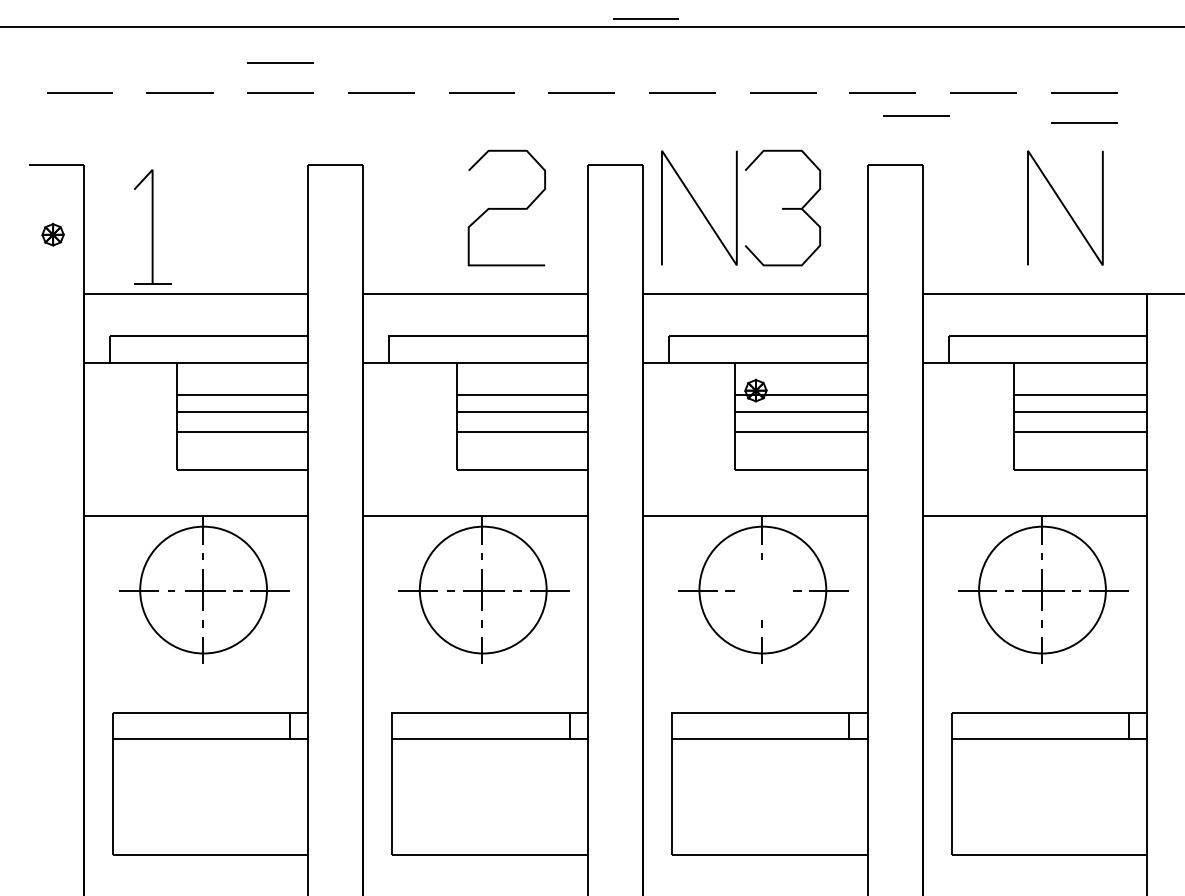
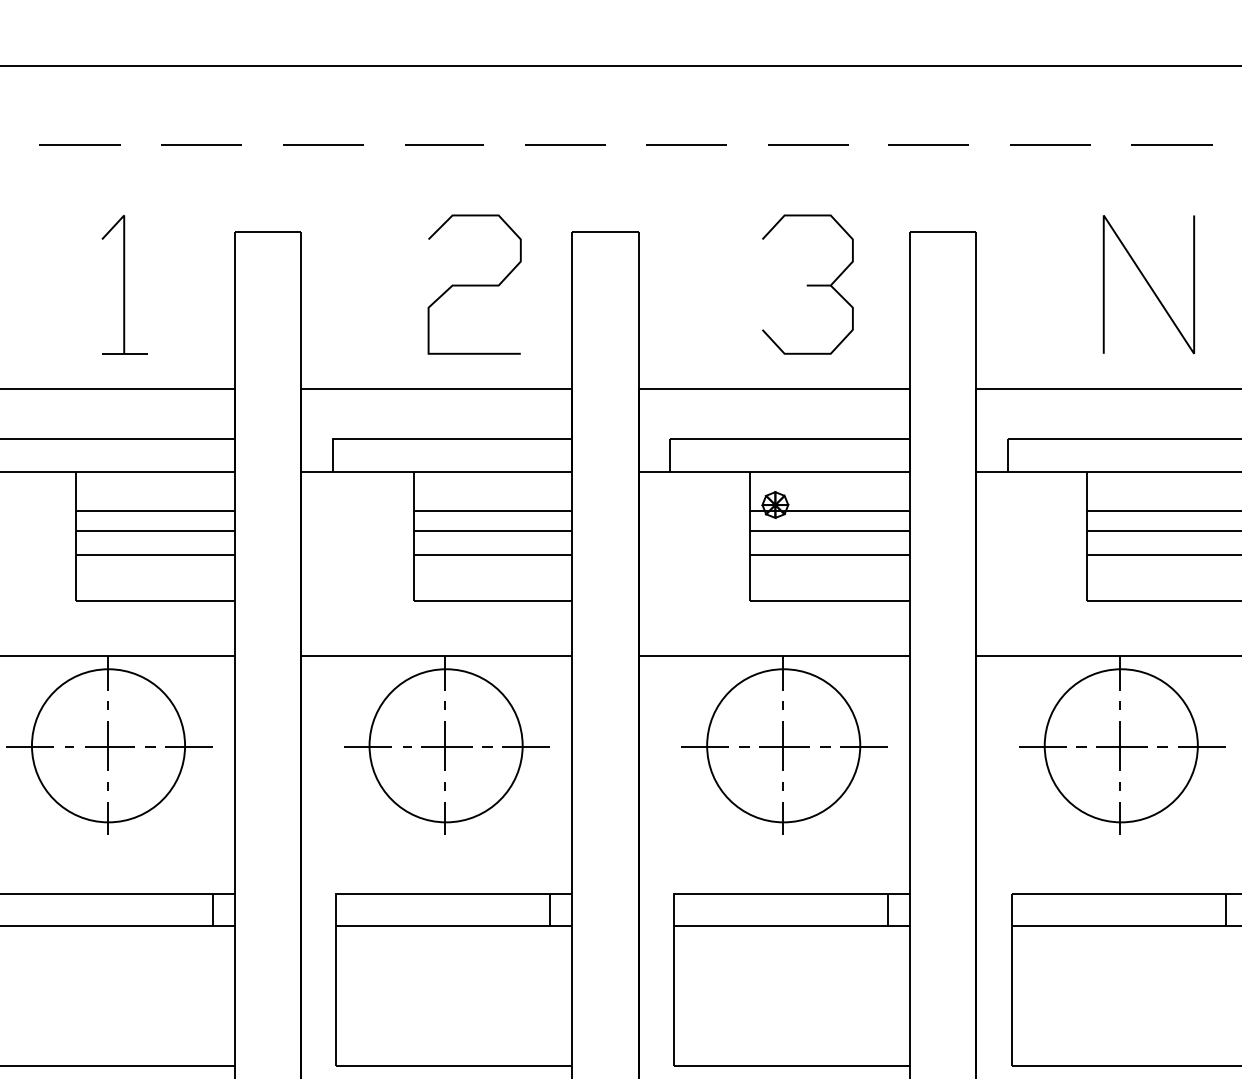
line: (645, 18) -> (642, 55), removed
line: (280, 62) -> (201, 108), removed
line: (916, 115) -> (969, 172), removed
line: (1084, 122) -> (1172, 181), removed
curve: (699, 207) -> (707, 283), removed
part: (152, 226) -> (124, 283), moved
part: (763, 589) -> (784, 745), added

